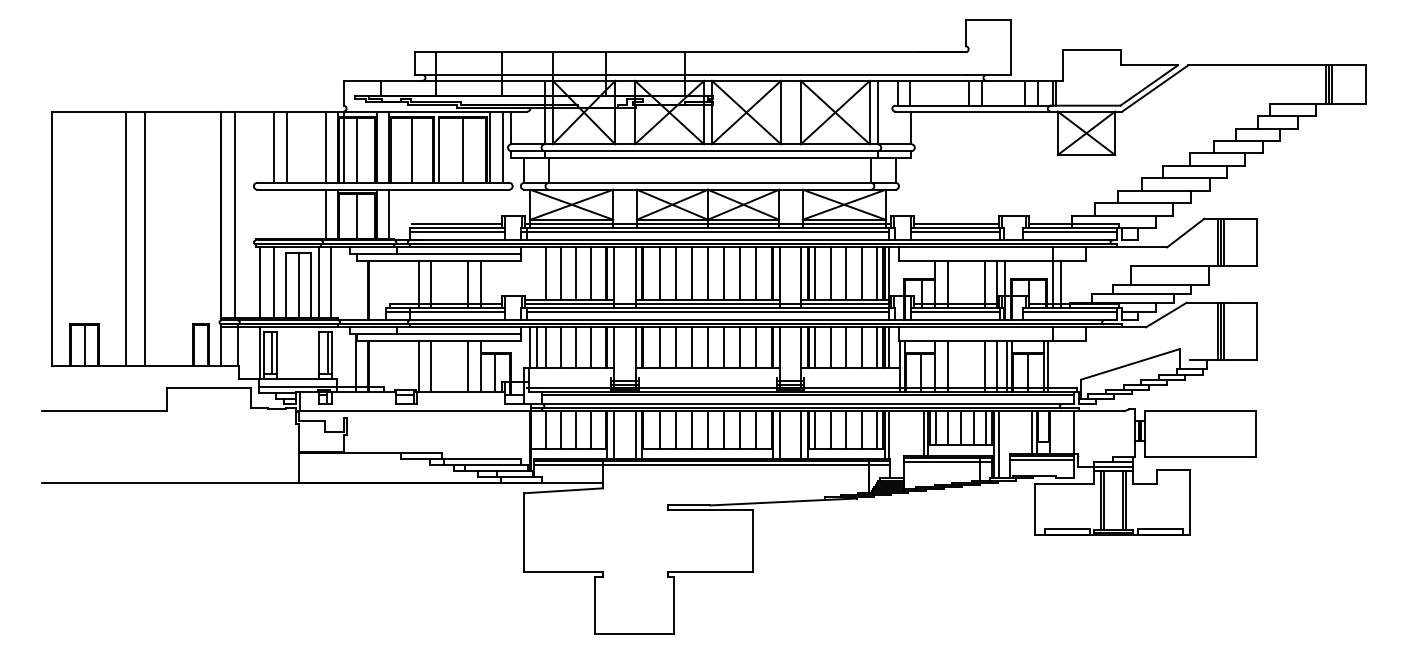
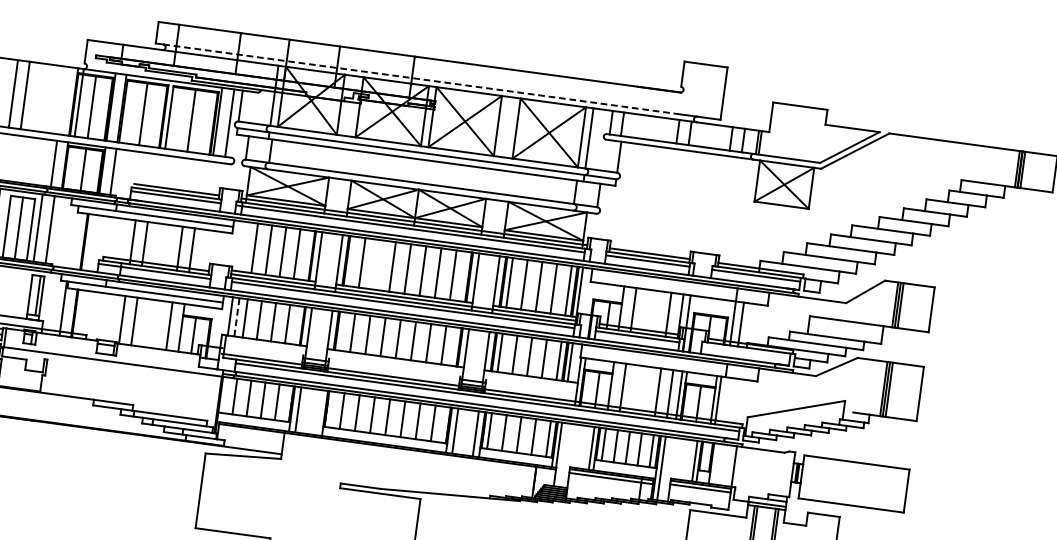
line: (694, 74) -> (420, 78), solid -> dashed
line: (326, 146) -> (63, 99), removed
line: (675, 273) -> (377, 264), removed
line: (1069, 311) -> (745, 351), removed
line: (537, 347) -> (237, 317), solid -> dashed
line: (635, 434) -> (318, 412), removed
line: (711, 464) -> (386, 450), removed

